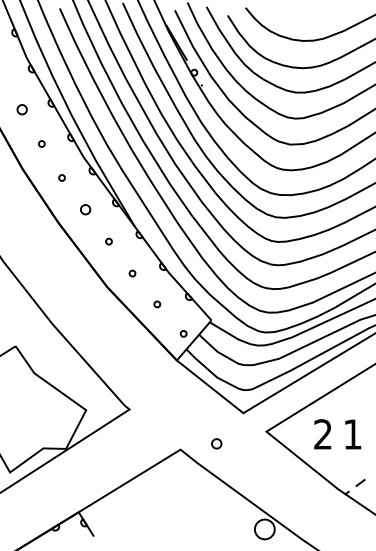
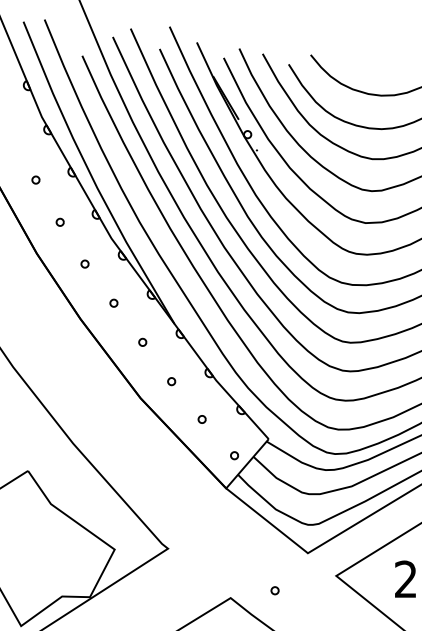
part: (21, 109) -> (35, 179), size x0.62
part: (85, 209) -> (113, 302), size x0.62
circle: (216, 443) -> (274, 590), size x0.62

